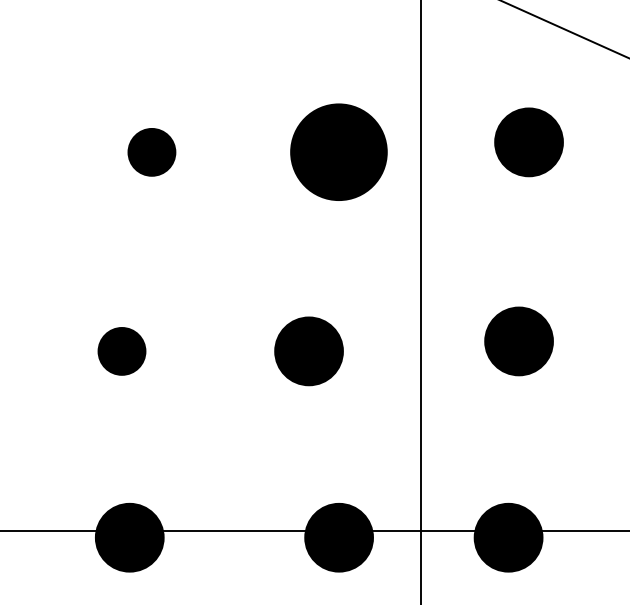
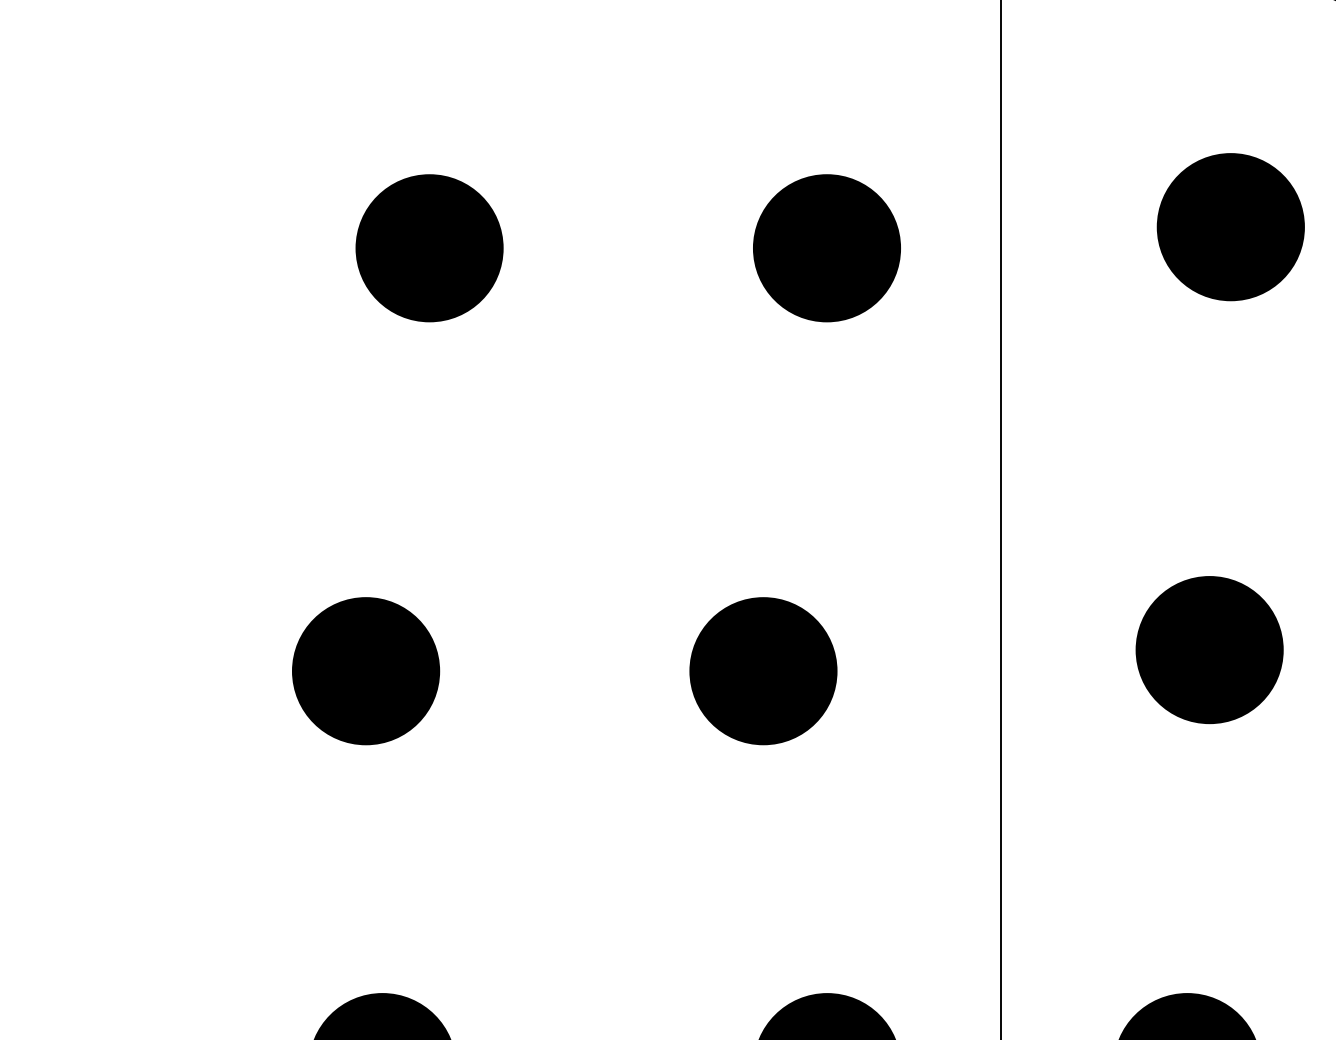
part: (151, 152) -> (428, 248), size x1.43
part: (338, 152) -> (826, 248), size x0.71
part: (121, 351) -> (364, 671), size x1.43

